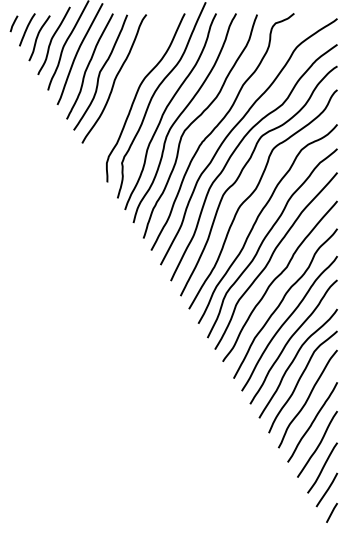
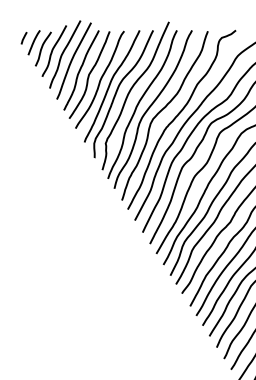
curve: (128, 85) -> (110, 84), added

